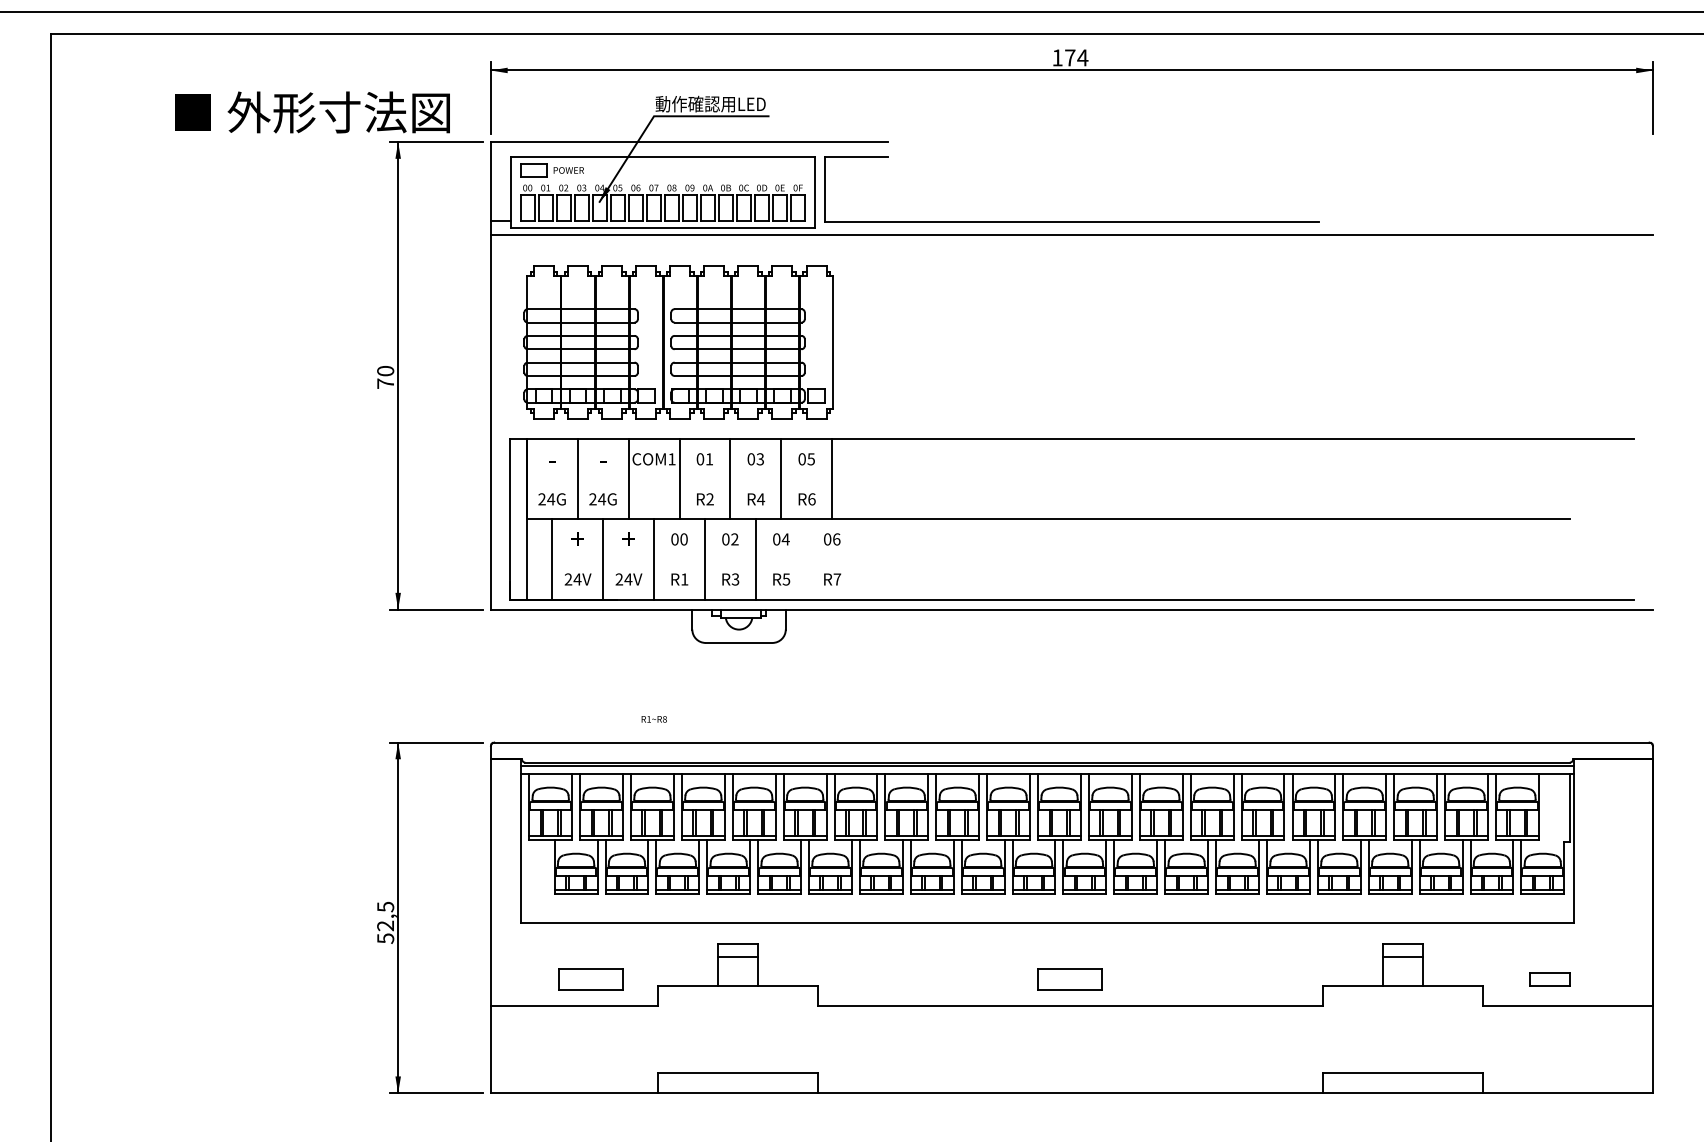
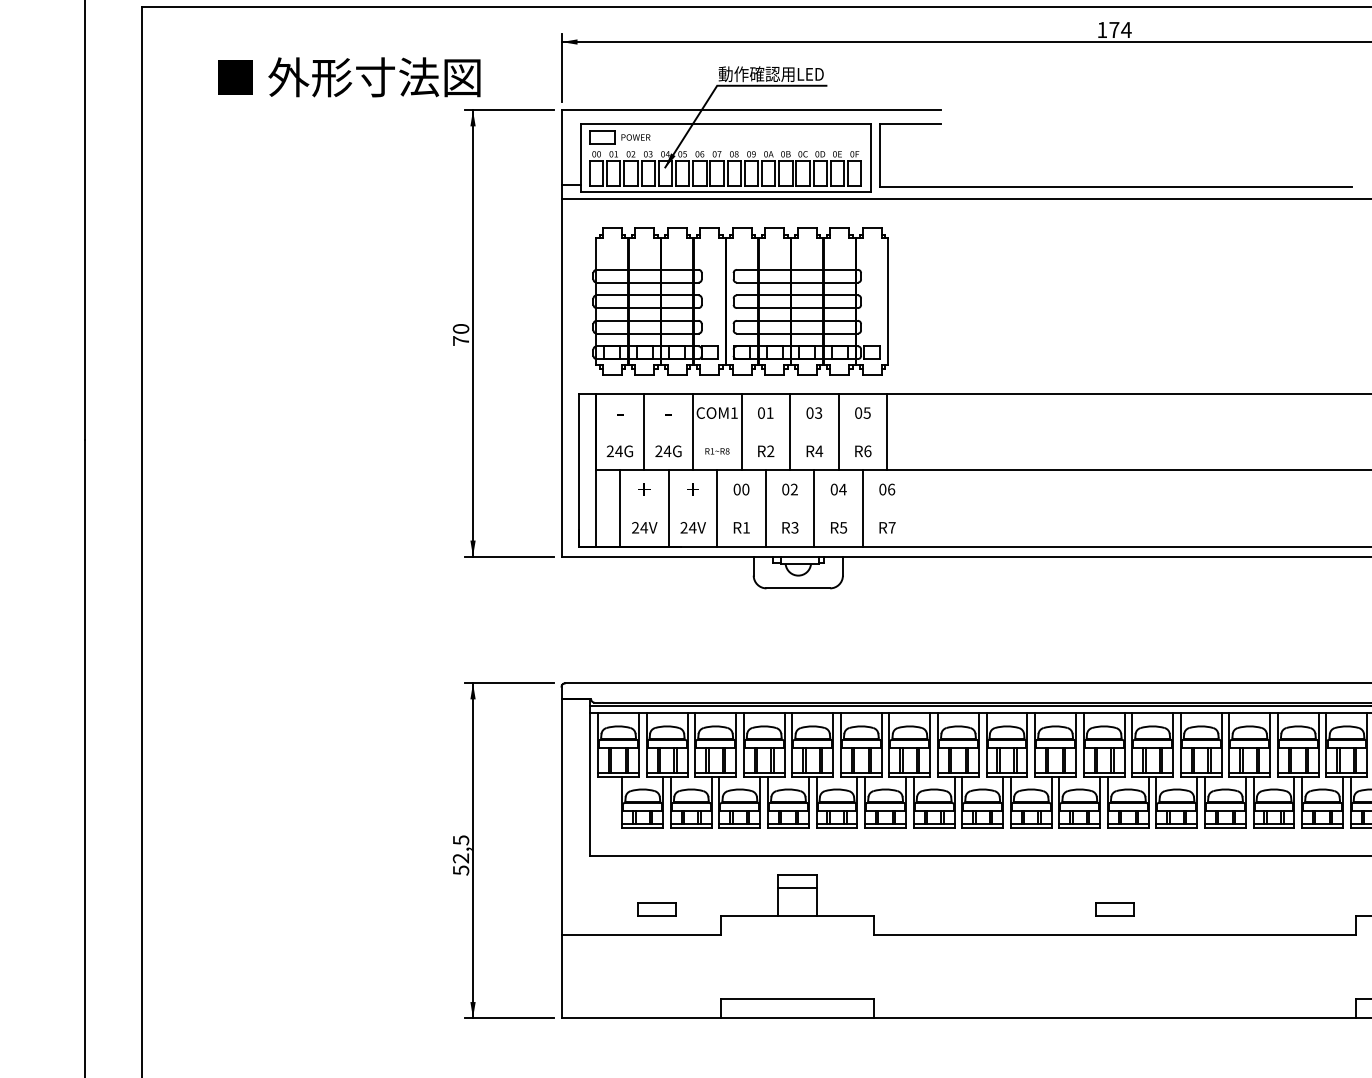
text: (312, 112) -> (349, 77), moved
line: (806, 559) -> (862, 508), added
text: (653, 719) -> (716, 451), moved
part: (590, 979) -> (656, 909), size x0.62
part: (1070, 979) -> (1114, 909), size x0.62

